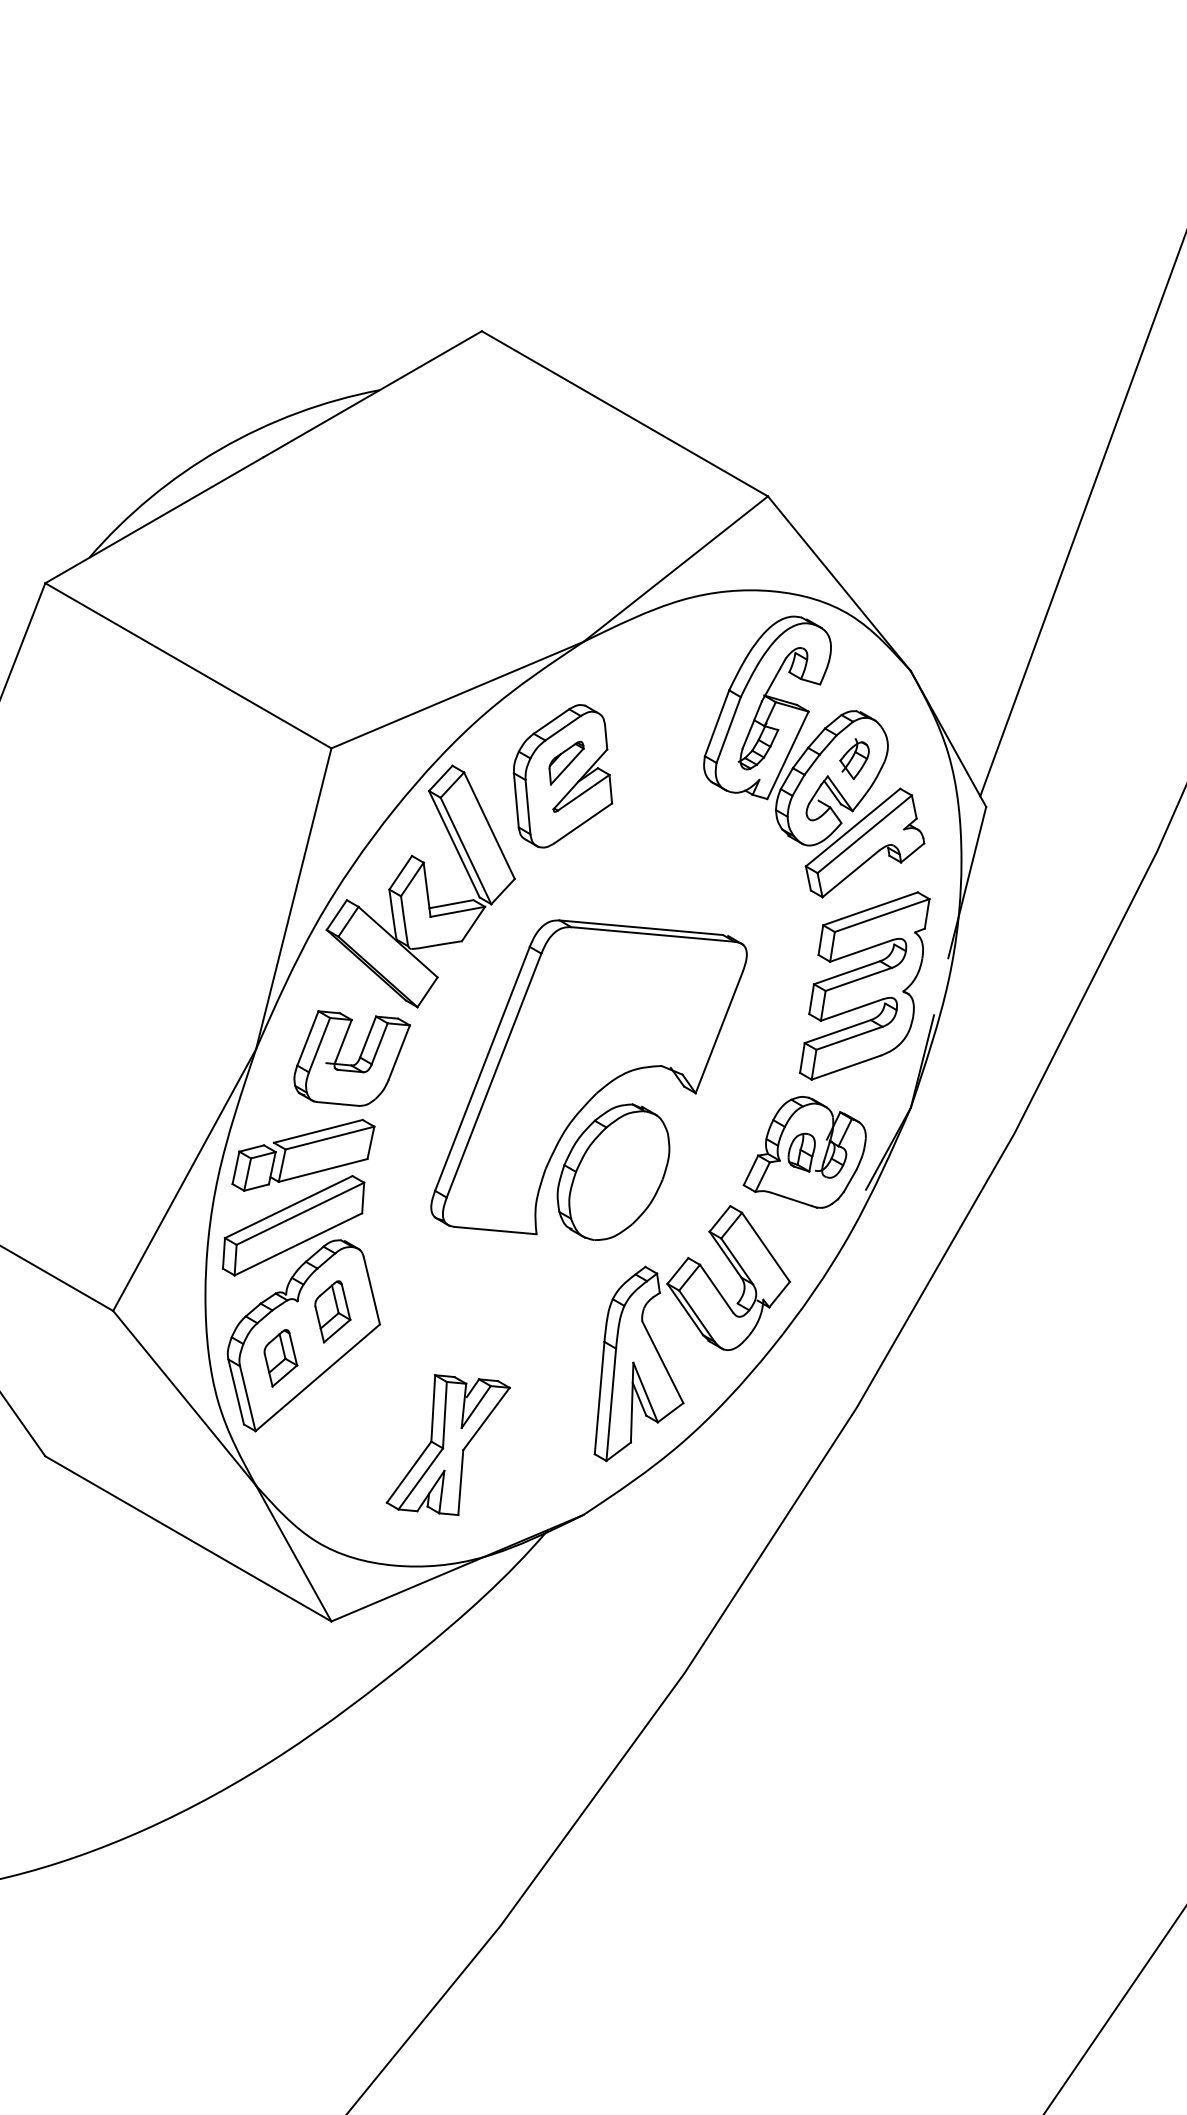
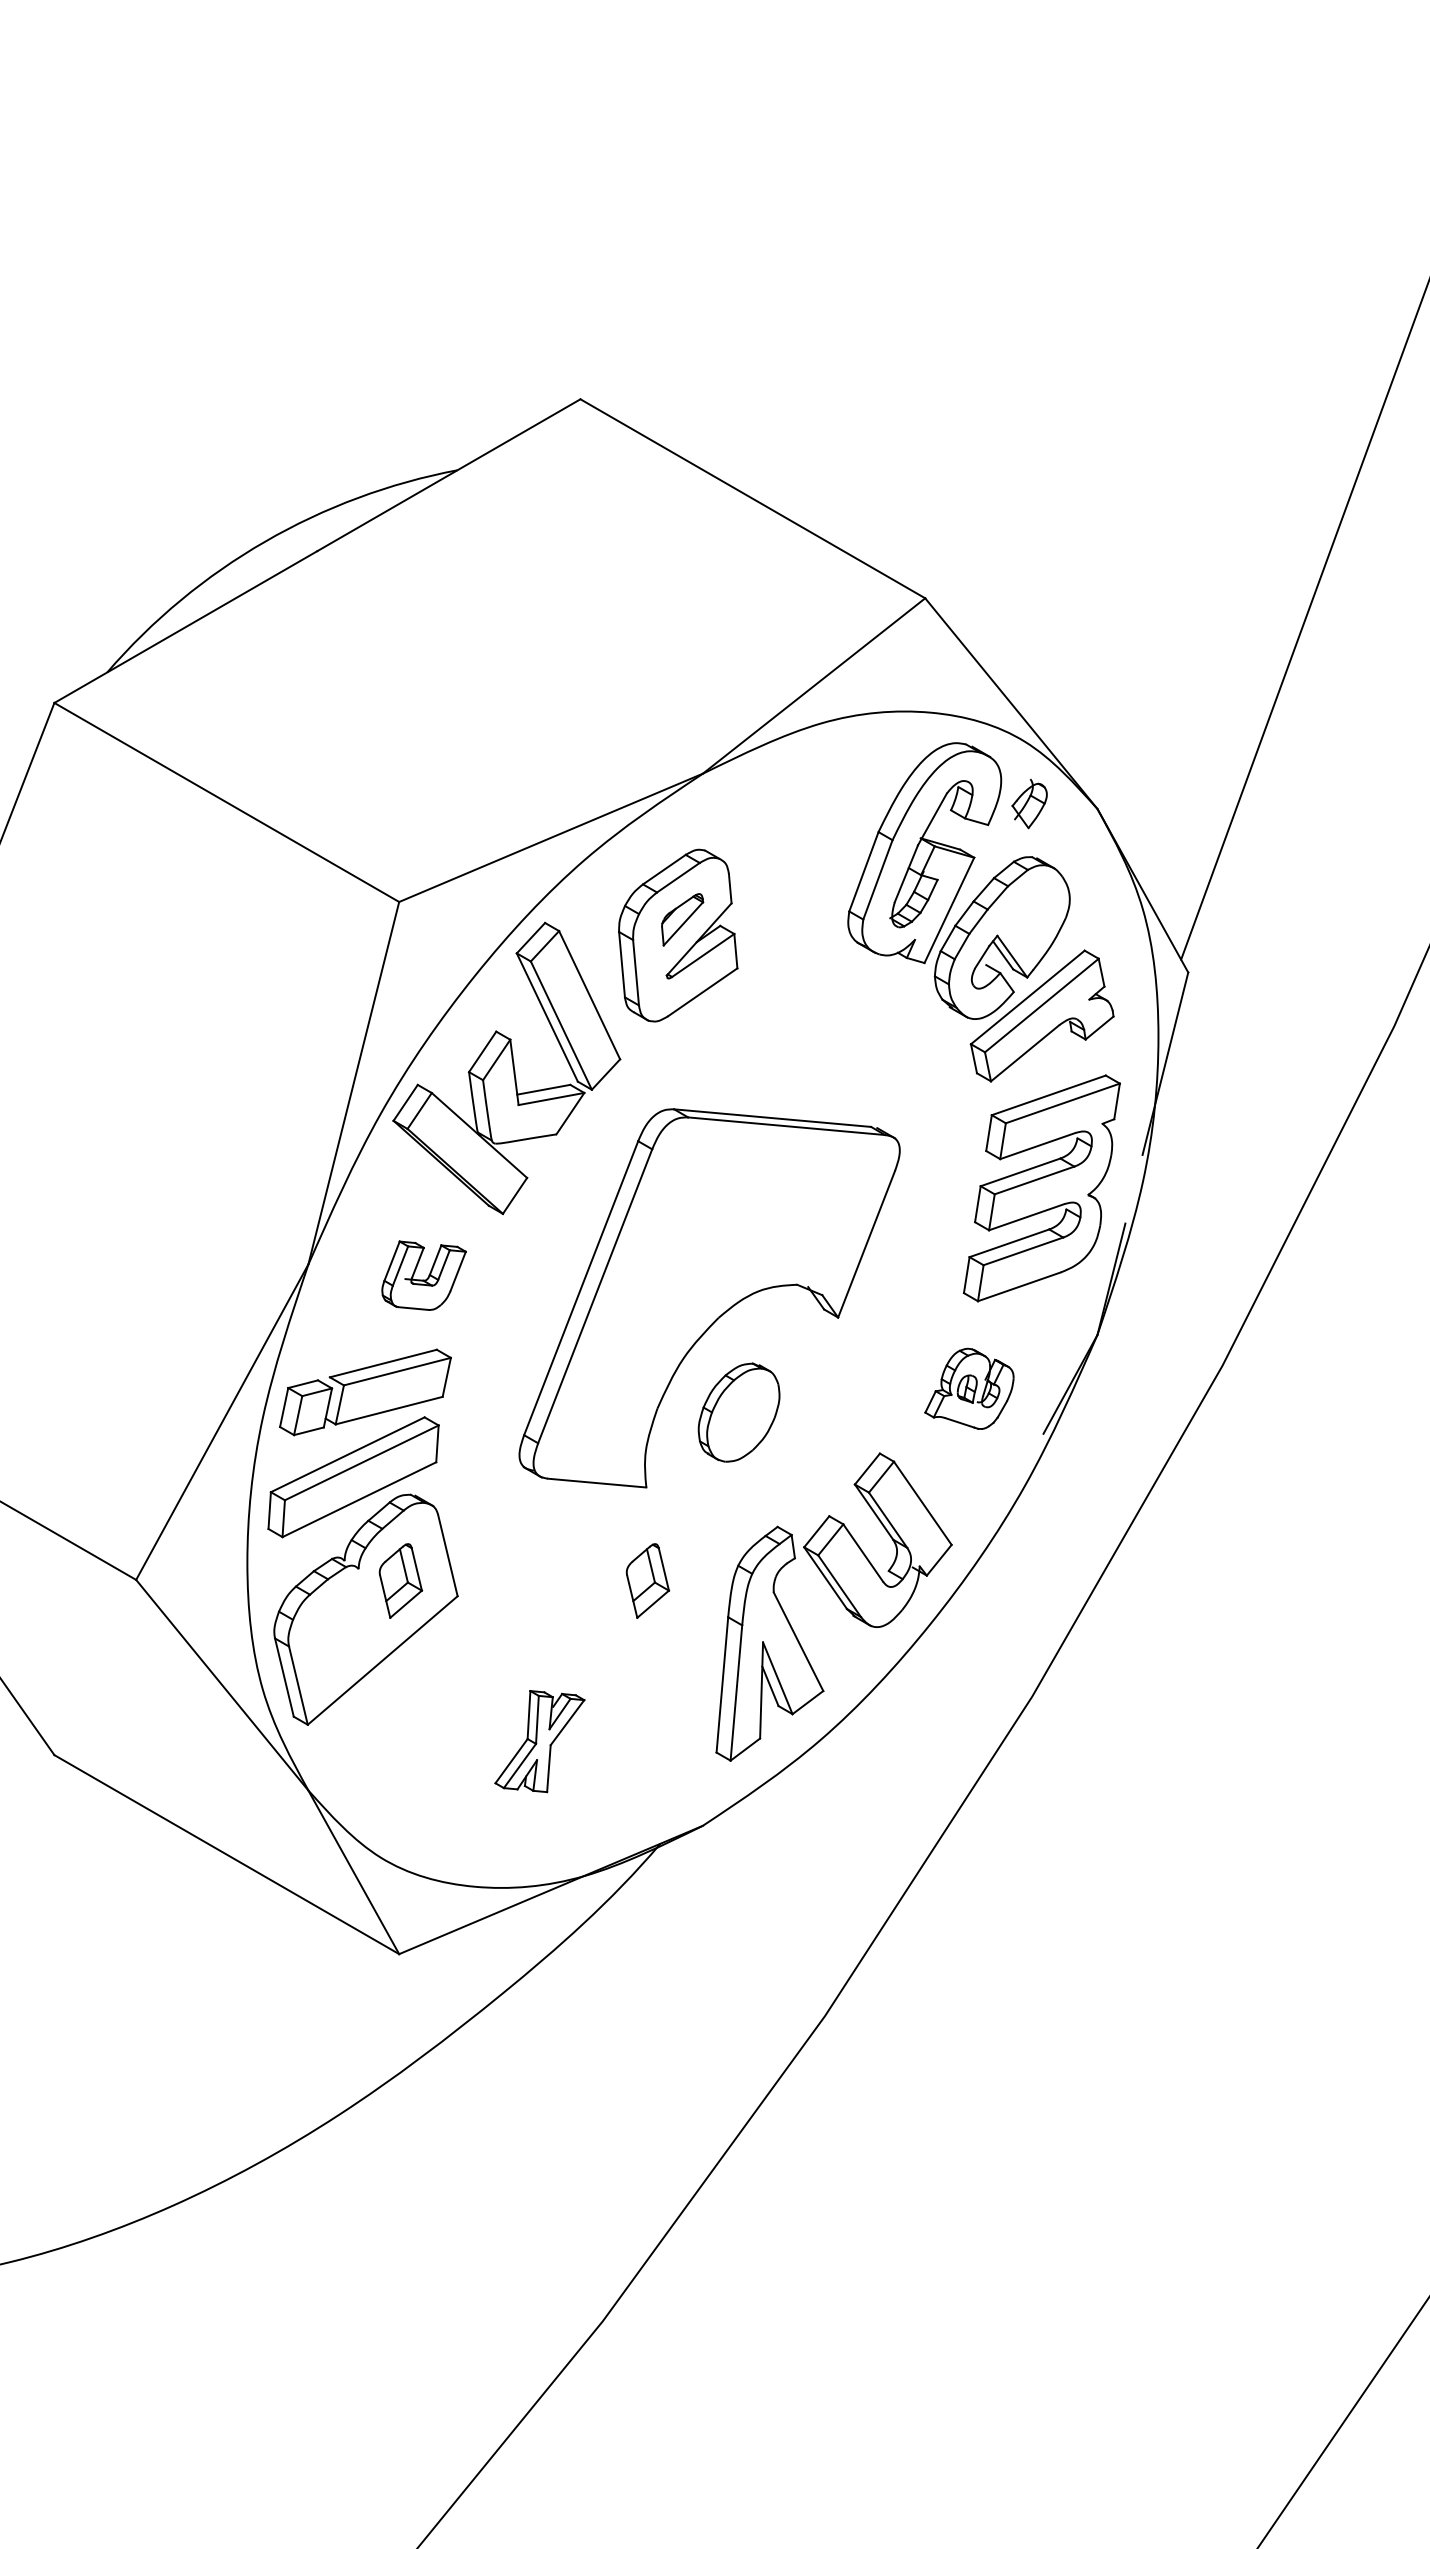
part: (854, 759) -> (1029, 804), moved
part: (351, 1058) -> (423, 1275), size x0.6
part: (804, 1152) -> (969, 1388), size x0.6
part: (613, 1171) -> (739, 1411), size x0.6
part: (537, 1311) -> (647, 1580), added
part: (280, 1358) -> (337, 1637), removed
part: (447, 1444) -> (539, 1740), size x0.6

